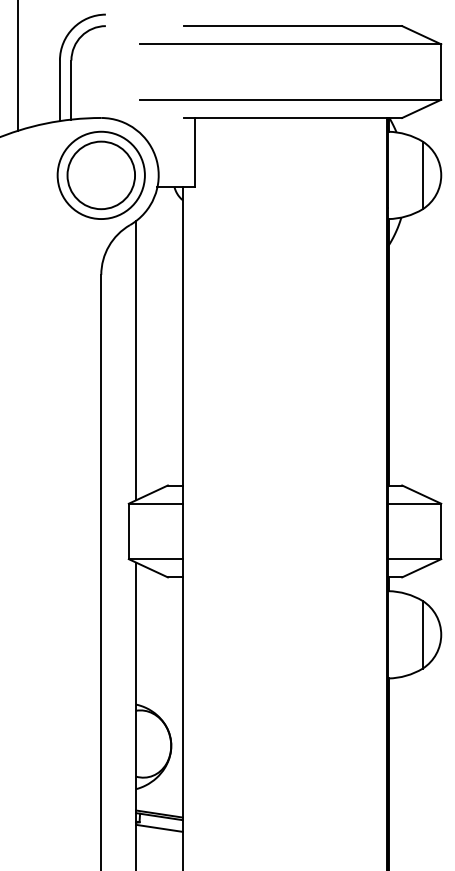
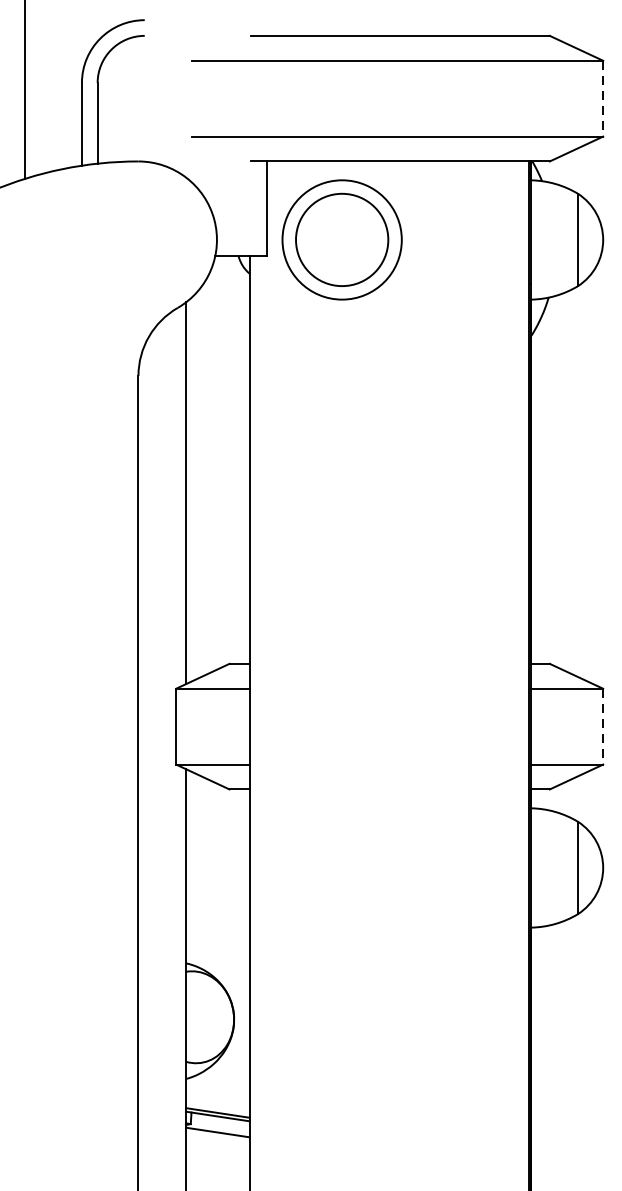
line: (441, 72) -> (603, 99), solid -> dashed
part: (100, 174) -> (341, 238), moved
line: (441, 531) -> (603, 726), solid -> dashed

